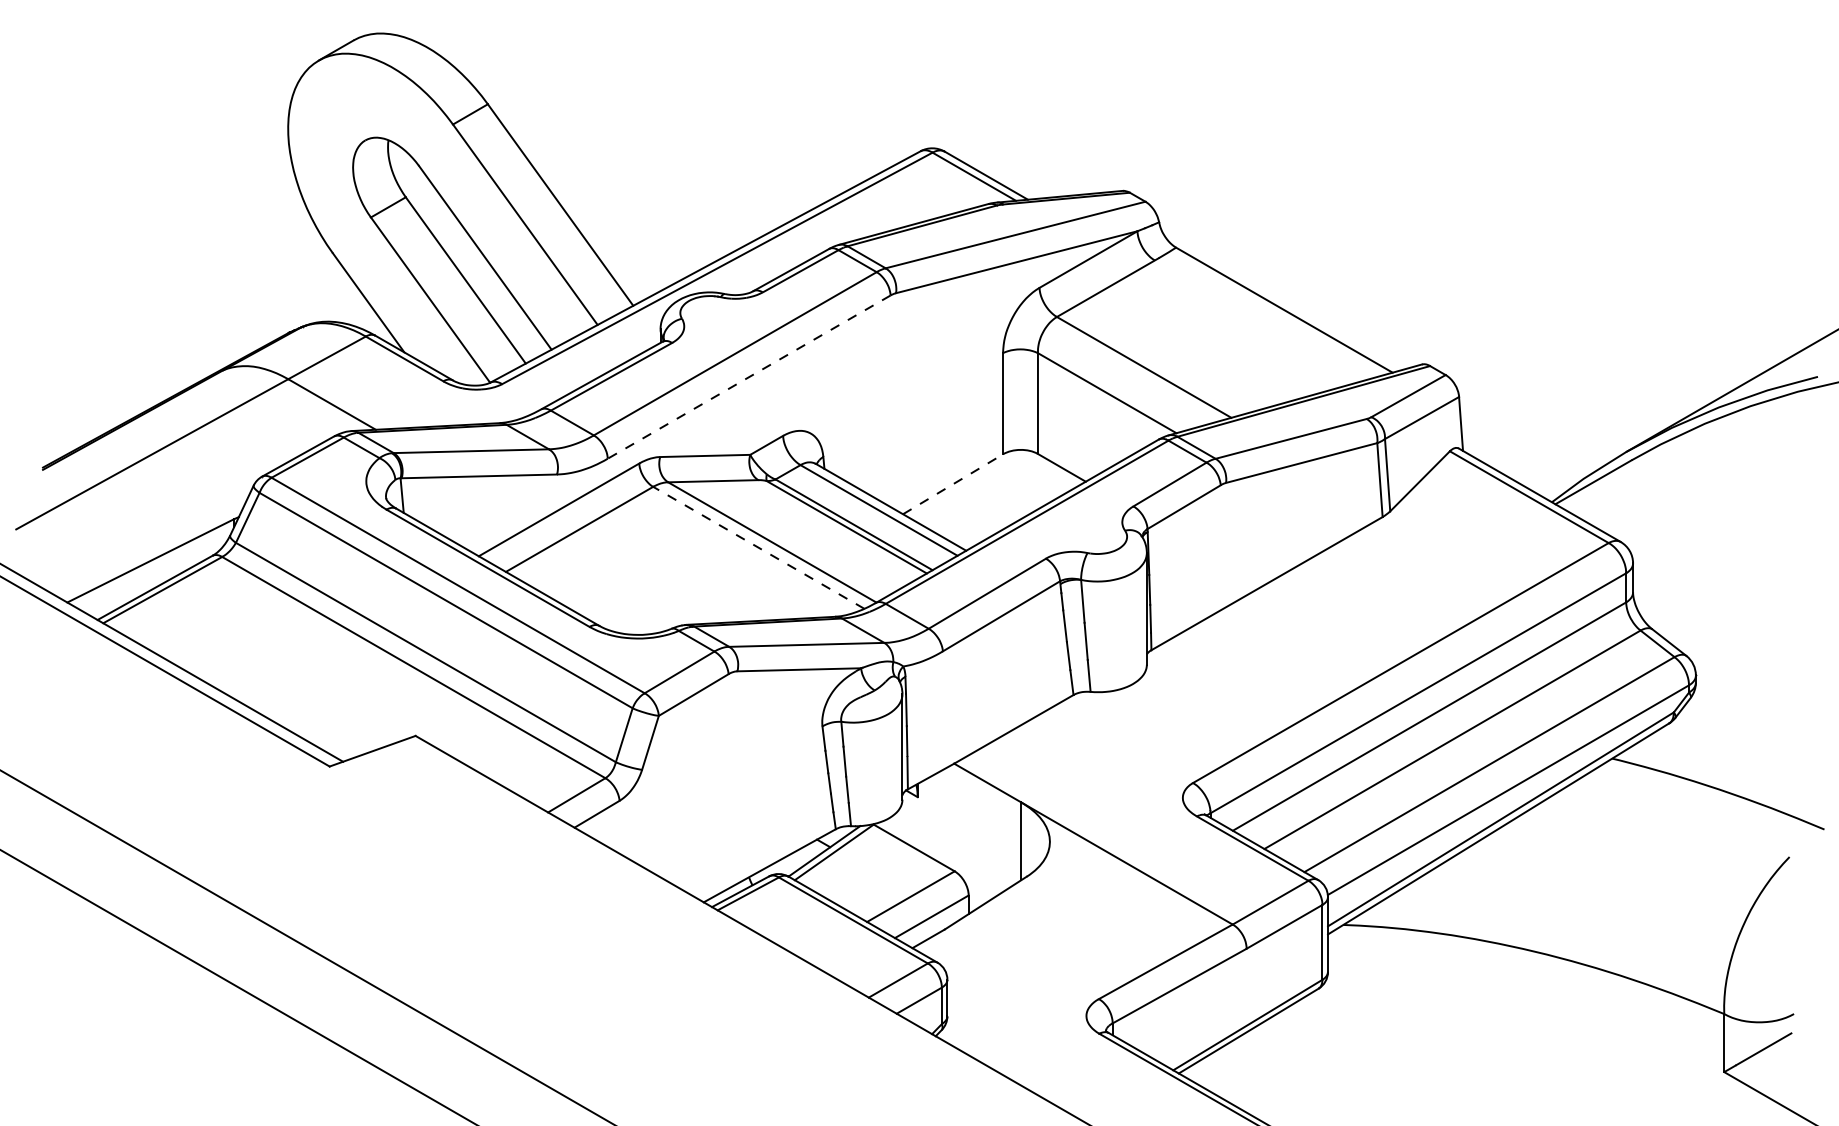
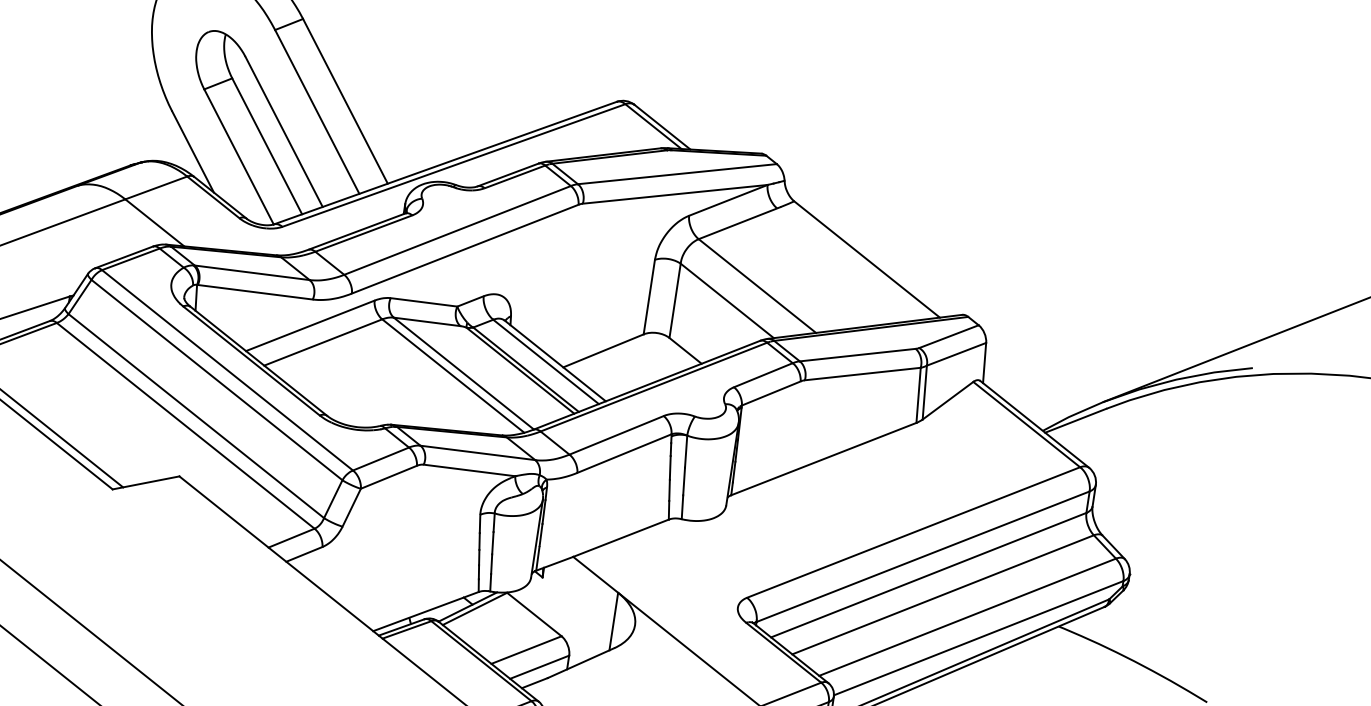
line: (748, 377) -> (464, 249), dashed -> solid
line: (953, 484) -> (603, 351), dashed -> solid
line: (758, 547) -> (453, 375), dashed -> solid

